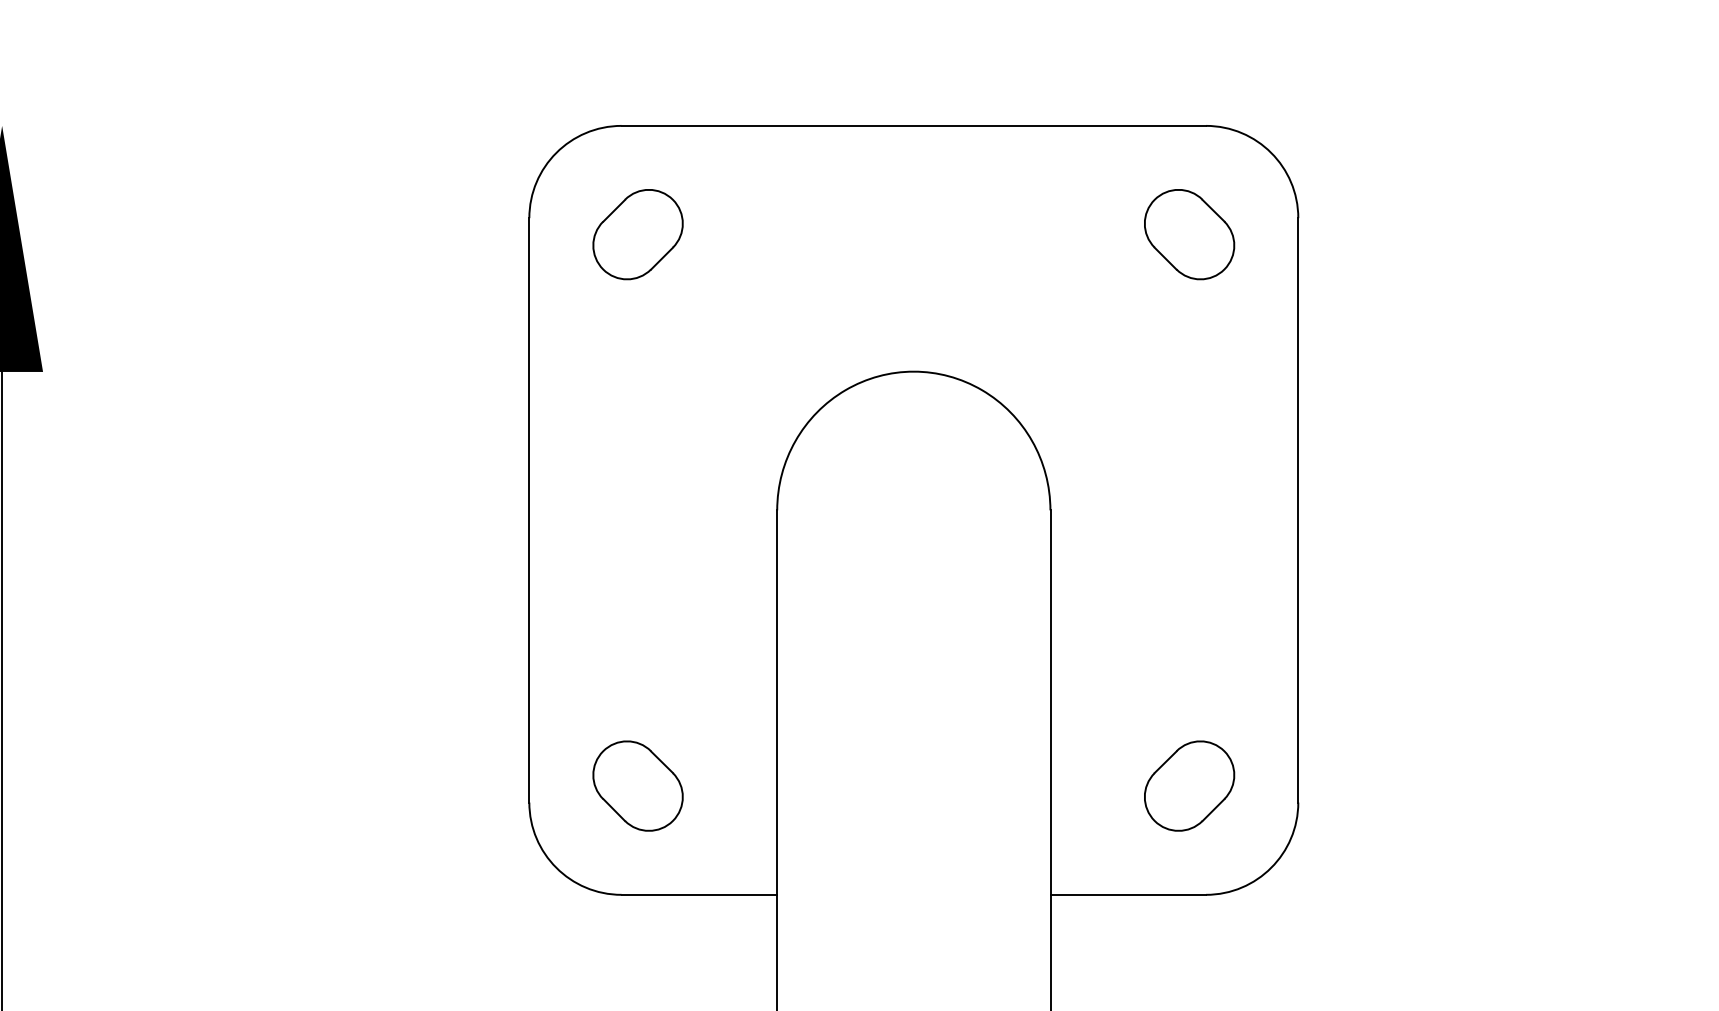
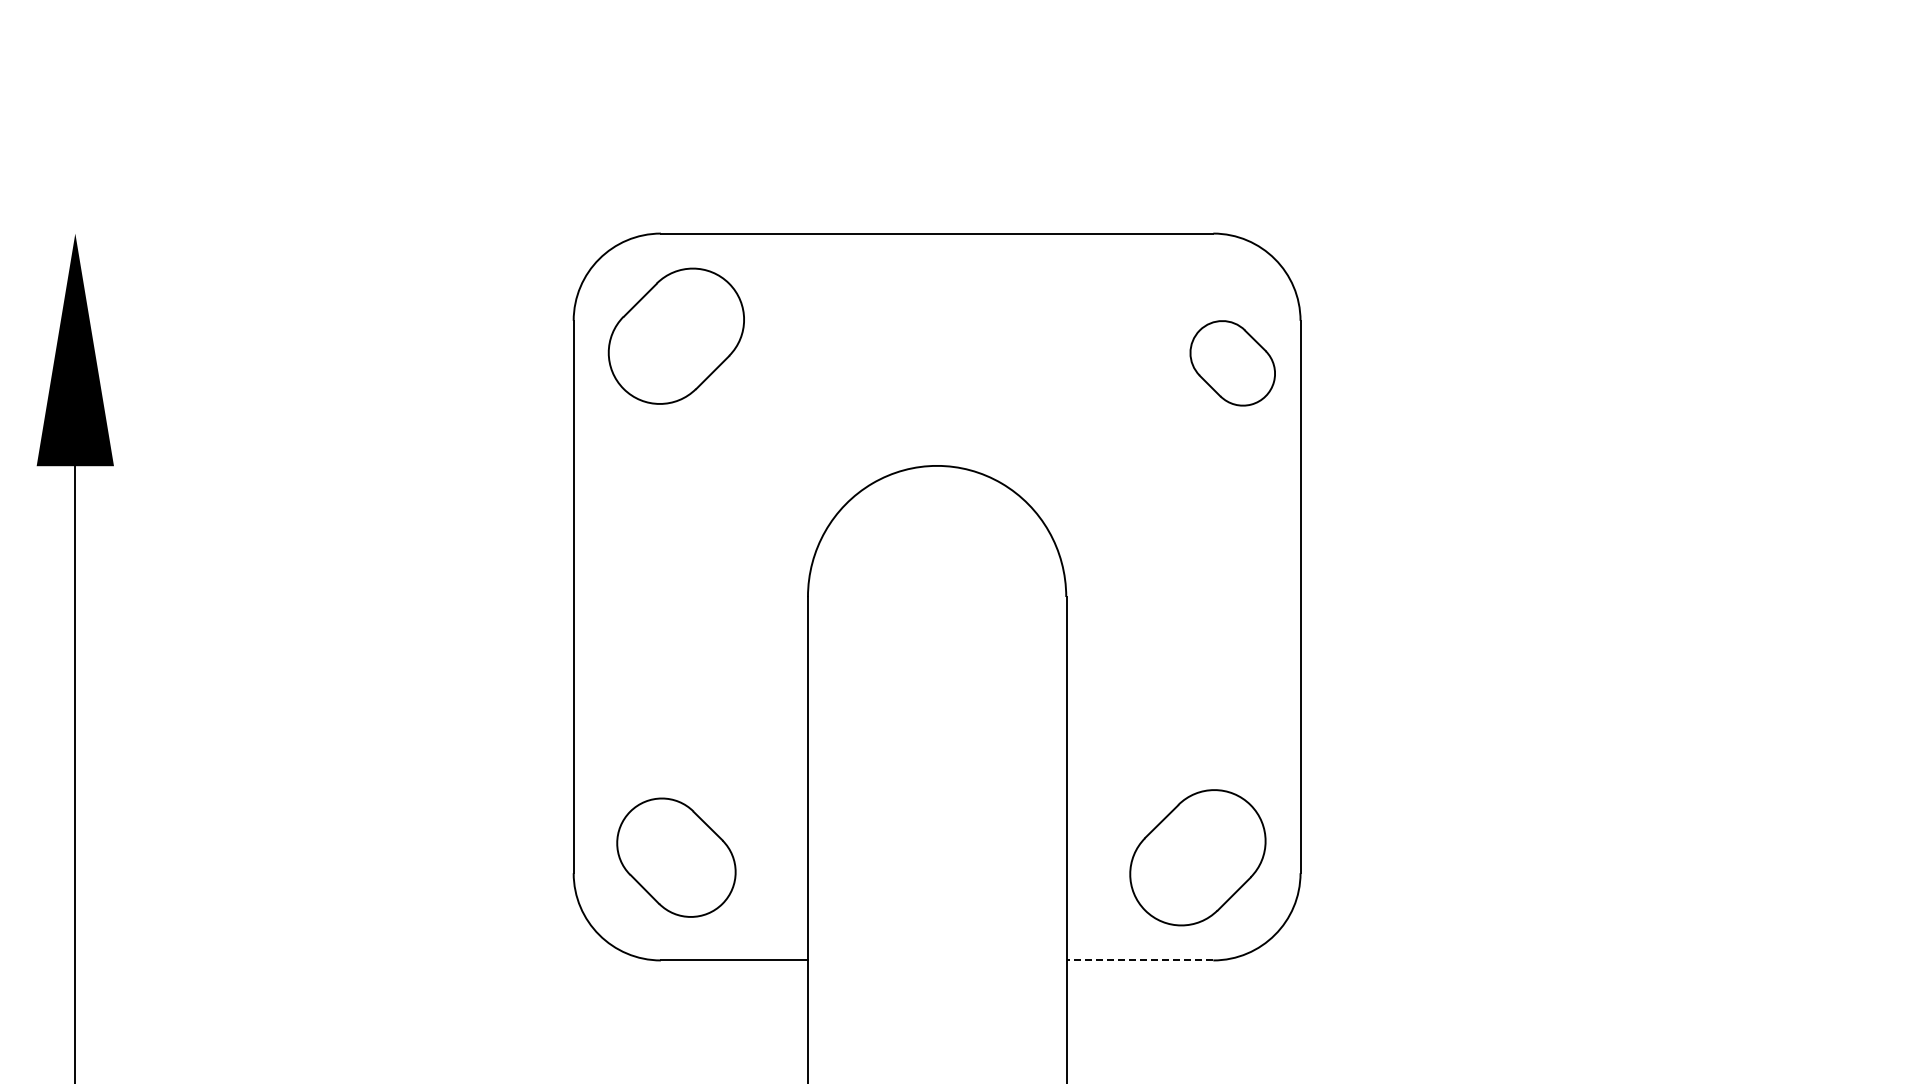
part: (638, 234) -> (676, 336), size x1.6
part: (1189, 234) -> (1232, 363), moved
part: (638, 785) -> (676, 857), size x1.4
part: (1189, 785) -> (1197, 857), size x1.6
line: (1127, 894) -> (1139, 960), solid -> dashed

